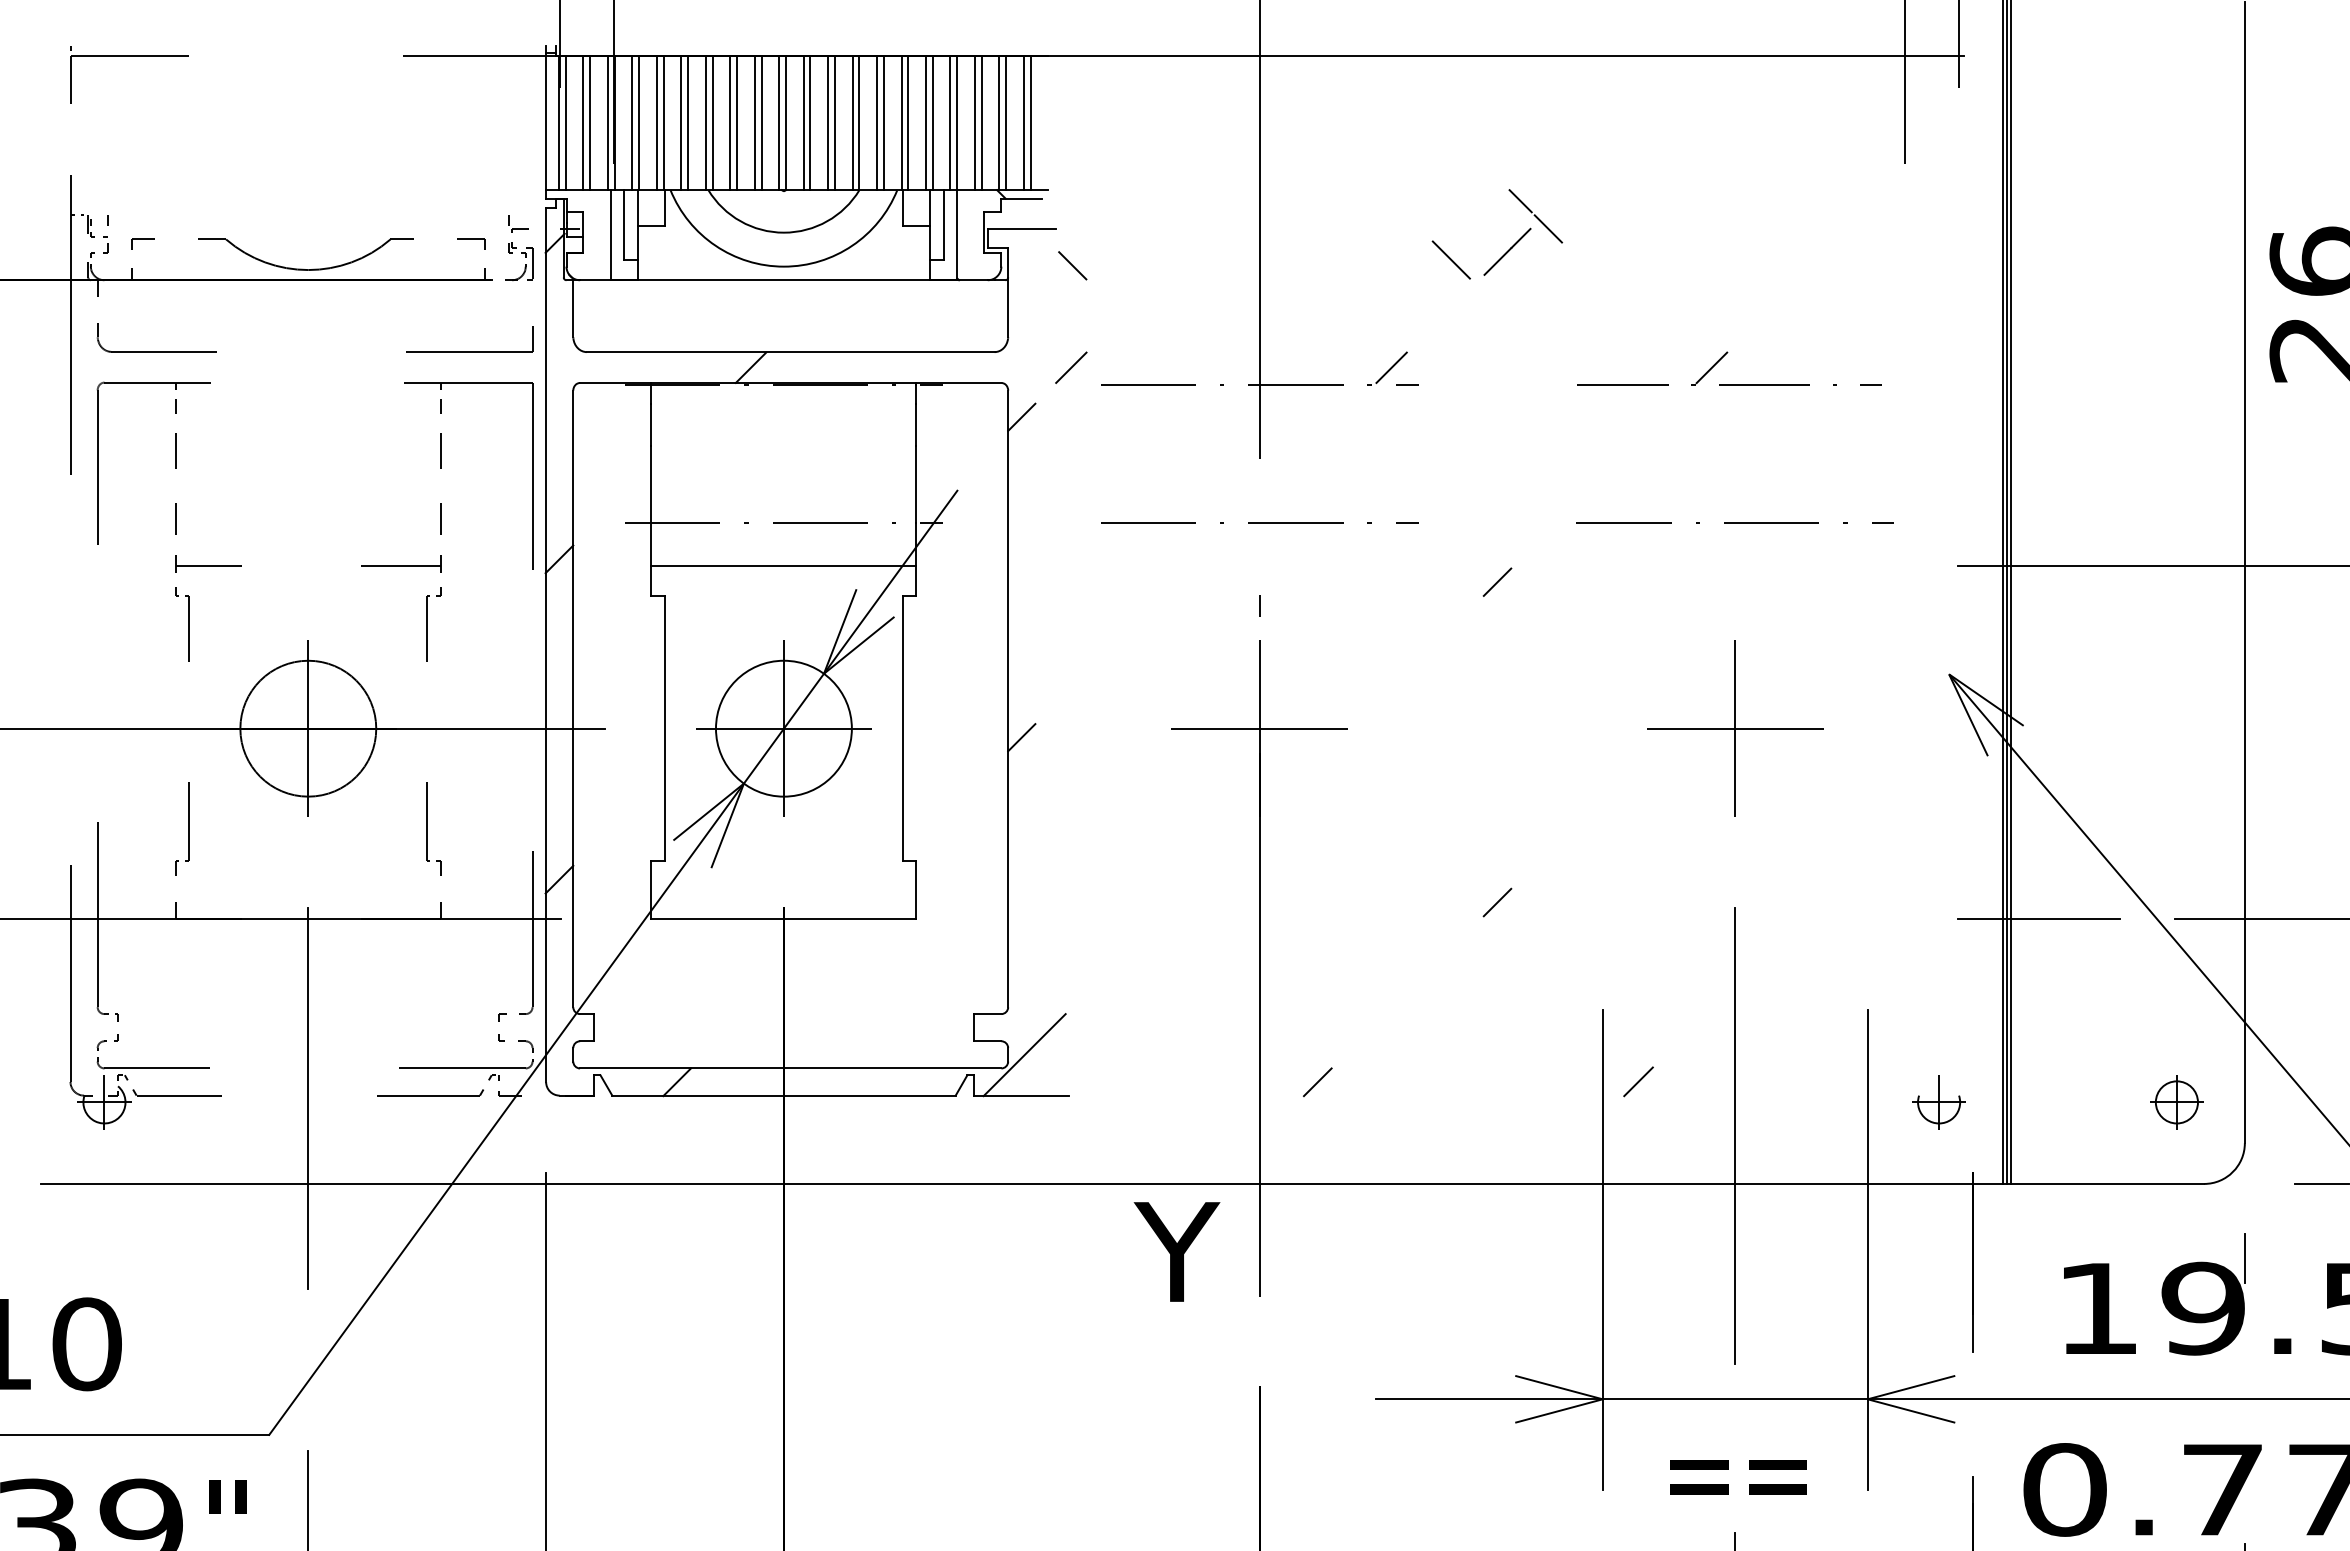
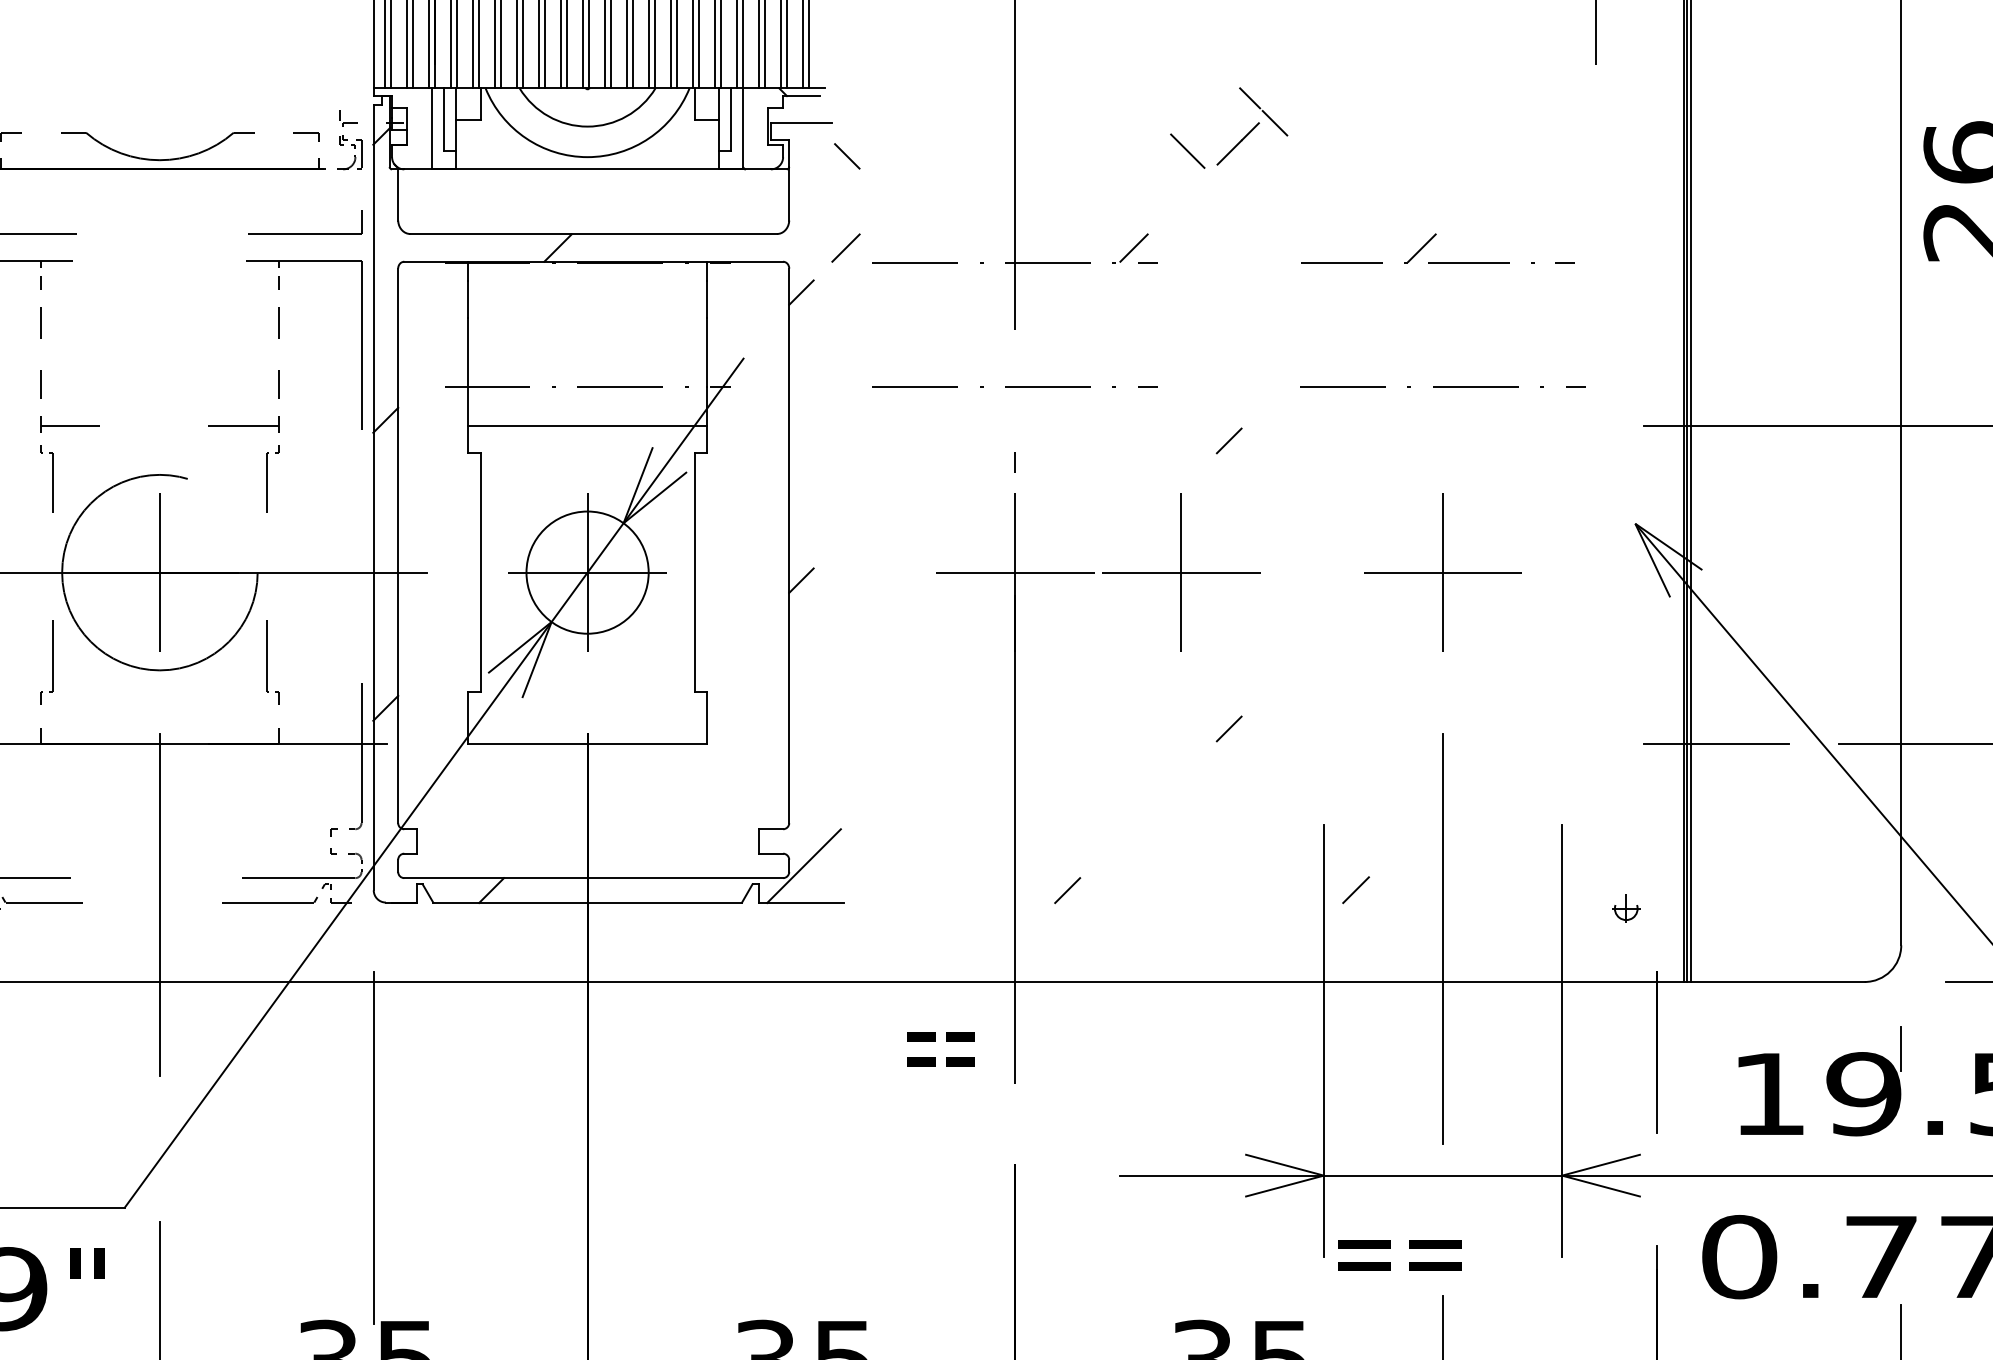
circle: (308, 728) -> (160, 572), size x1.6
part: (1444, 728) -> (1181, 572), added
part: (1938, 1102) -> (1625, 908), size x0.6
part: (2176, 1102) -> (1839, 908), removed
text: (1176, 1251) -> (940, 1042), Y -> ==
text: (1738, 1477) -> (1400, 1255), moved

